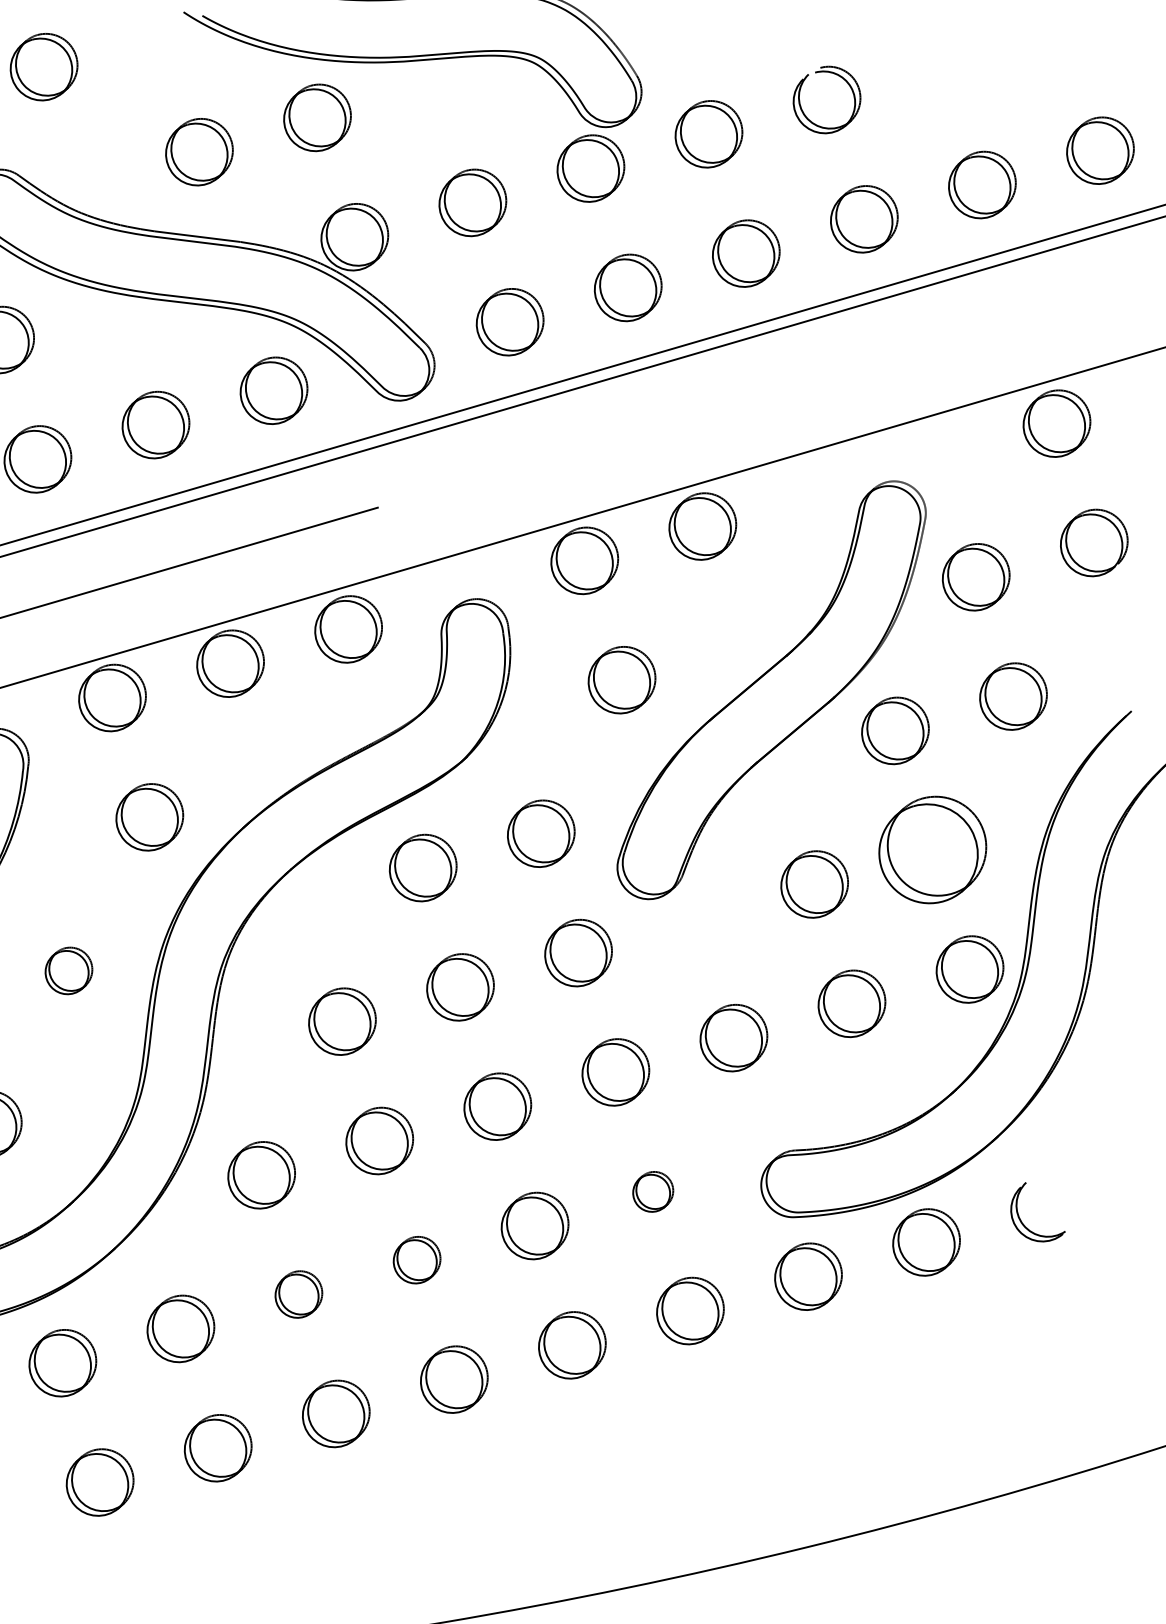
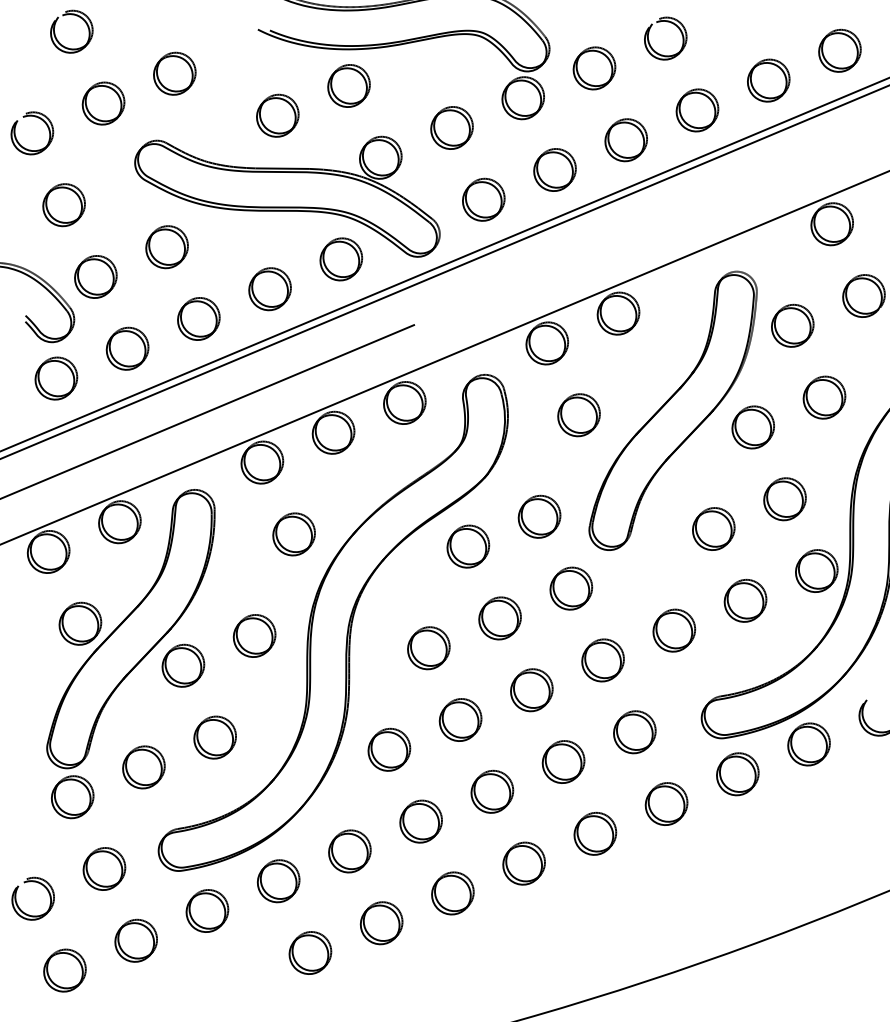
part: (931, 850) -> (784, 499), size x0.62
part: (68, 970) -> (254, 635), size x1.43
part: (652, 1192) -> (634, 732), size x1.67
part: (417, 1259) -> (492, 791), size x1.43
part: (297, 1294) -> (420, 821), size x1.43

